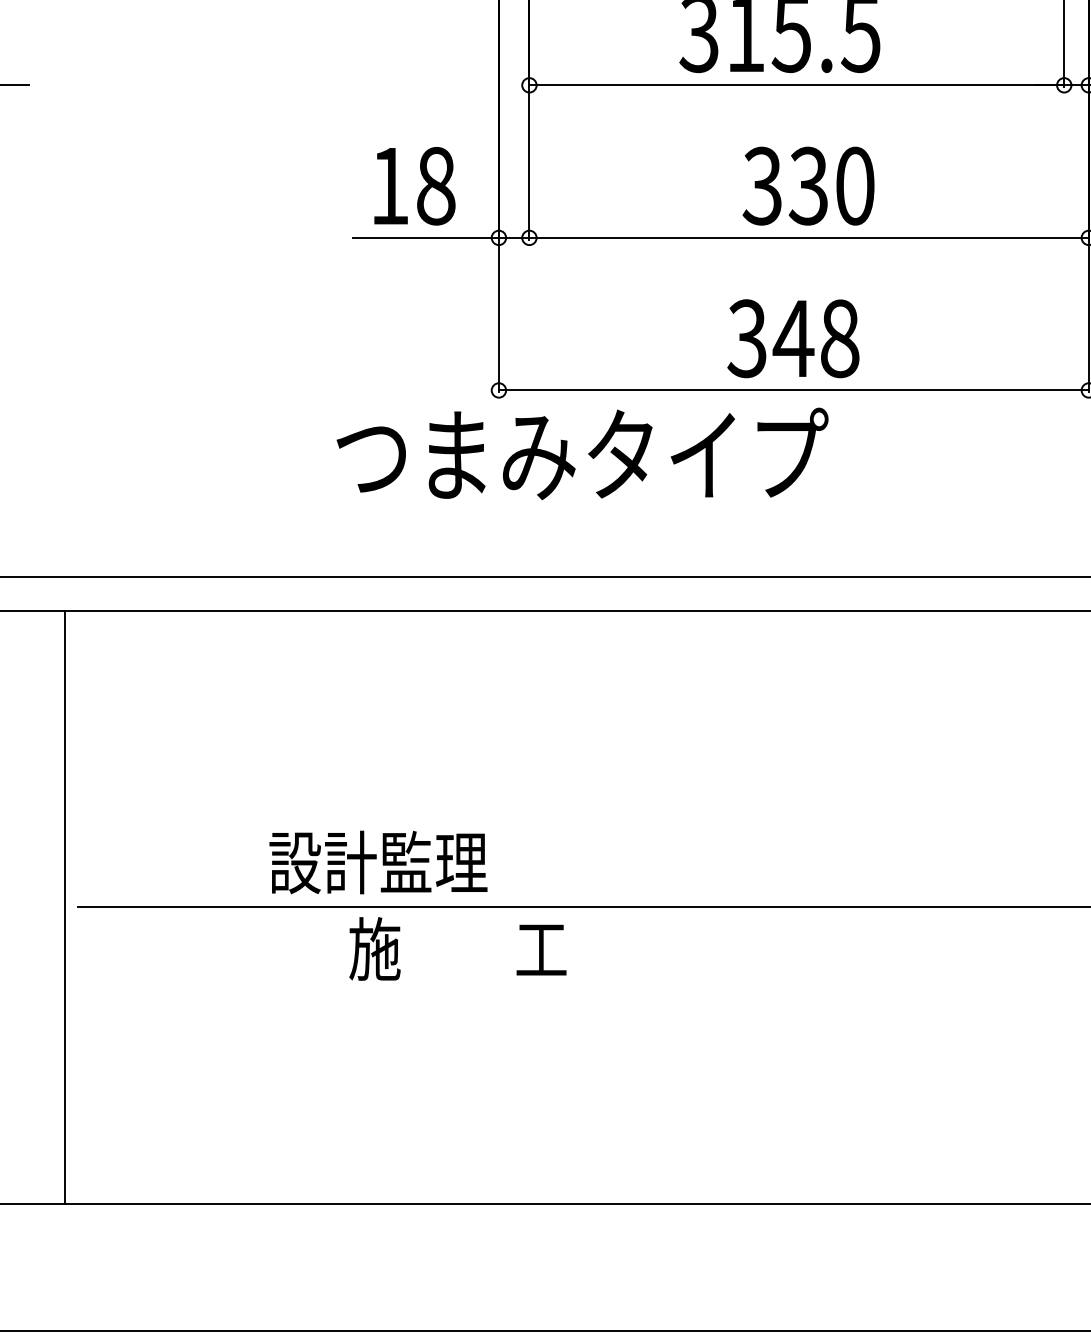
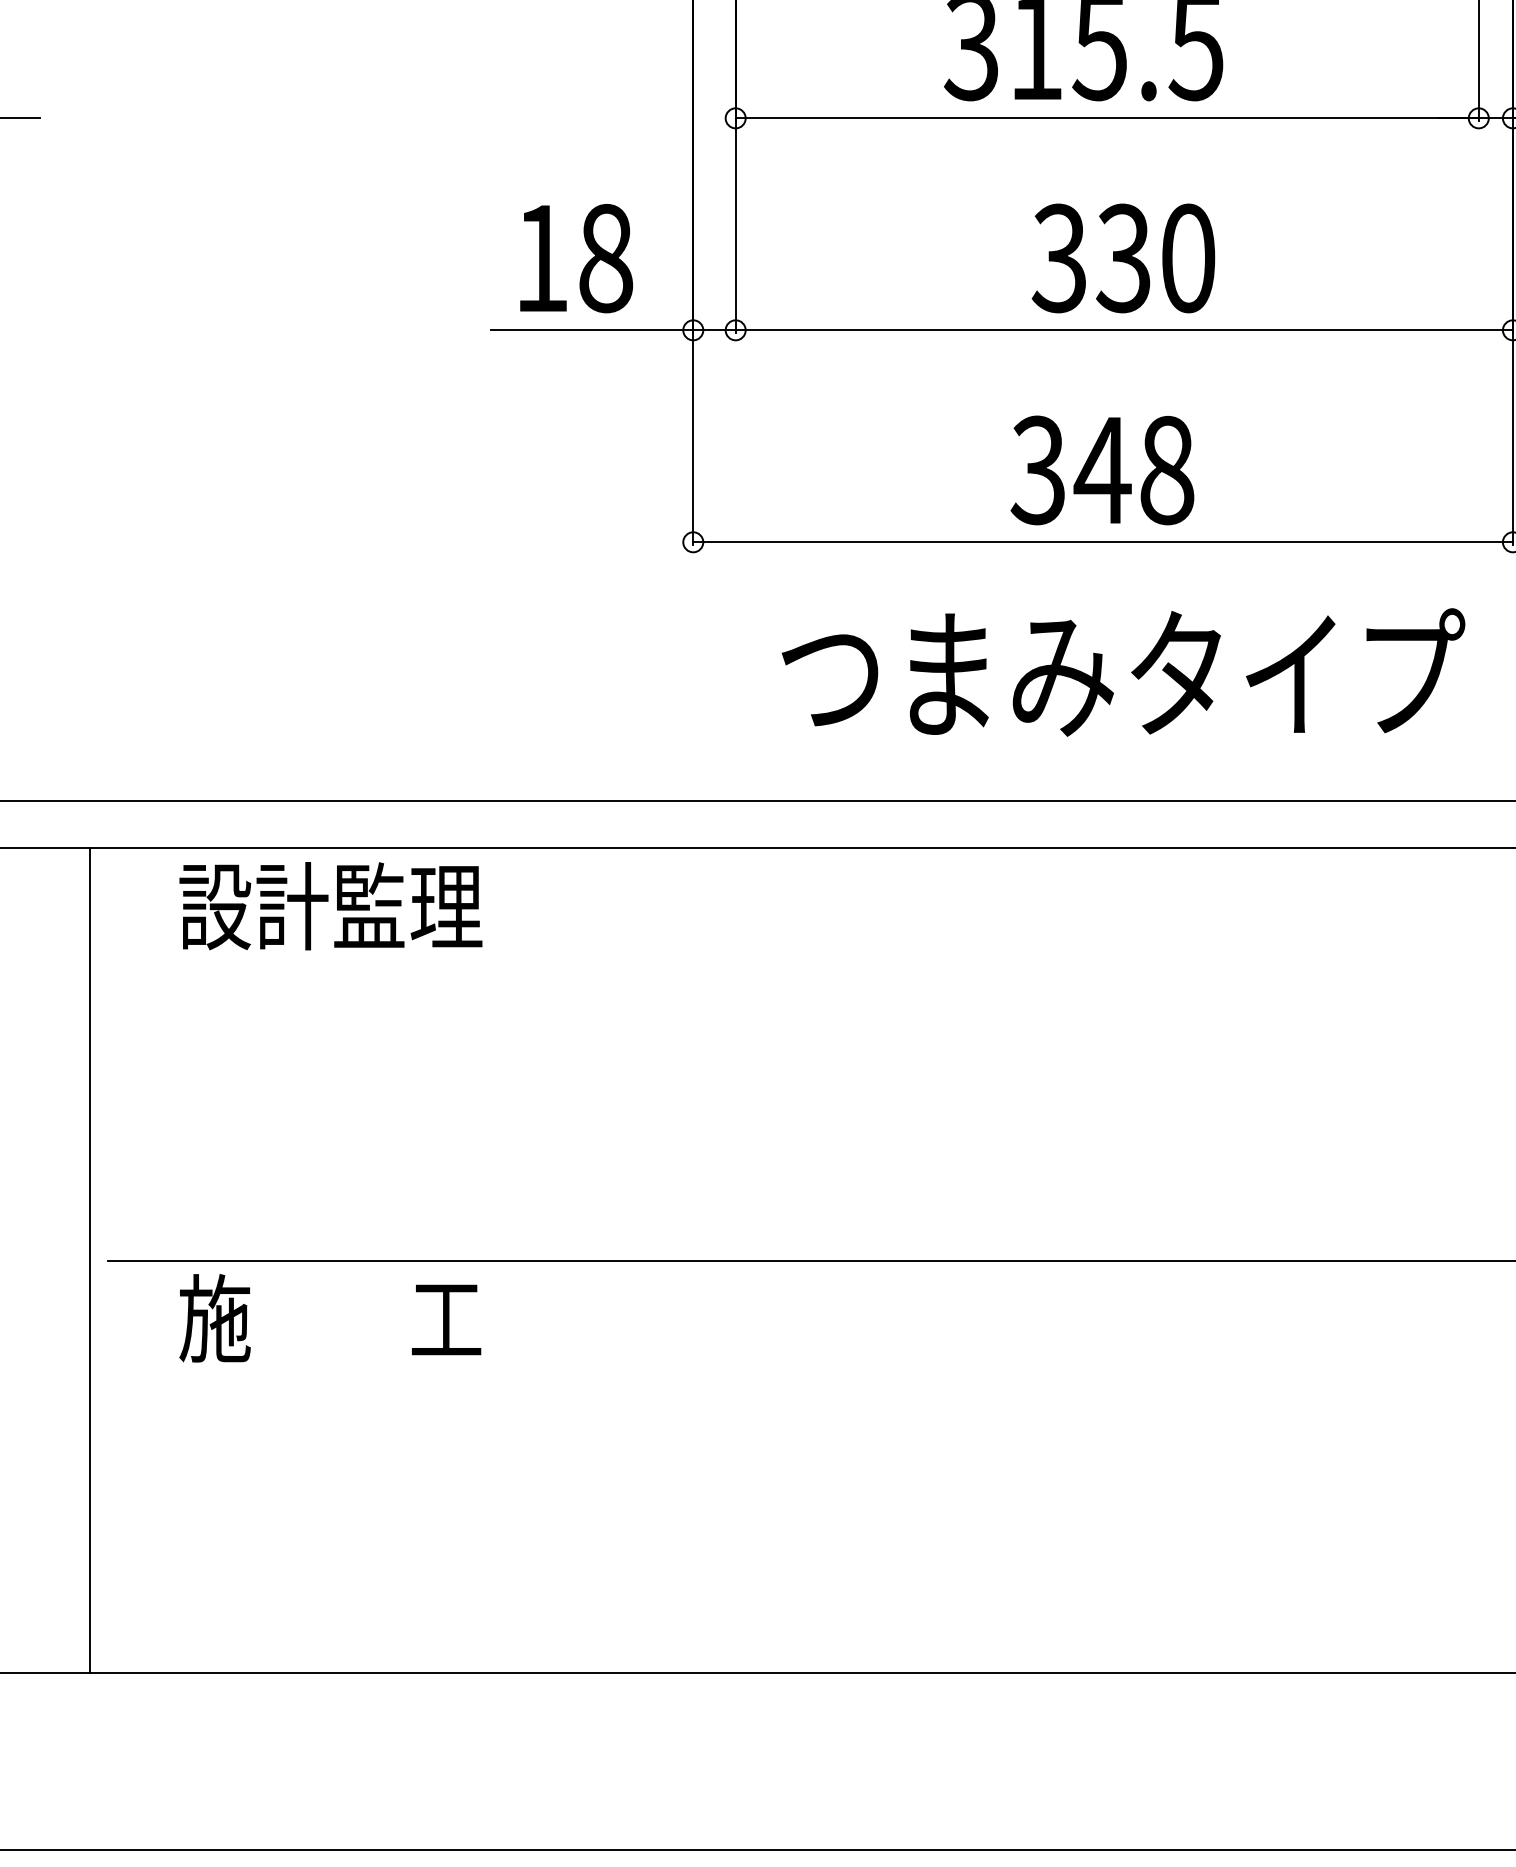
text: (582, 453) -> (1123, 672), moved
text: (378, 862) -> (330, 906), moved
text: (458, 949) -> (330, 1318), moved

